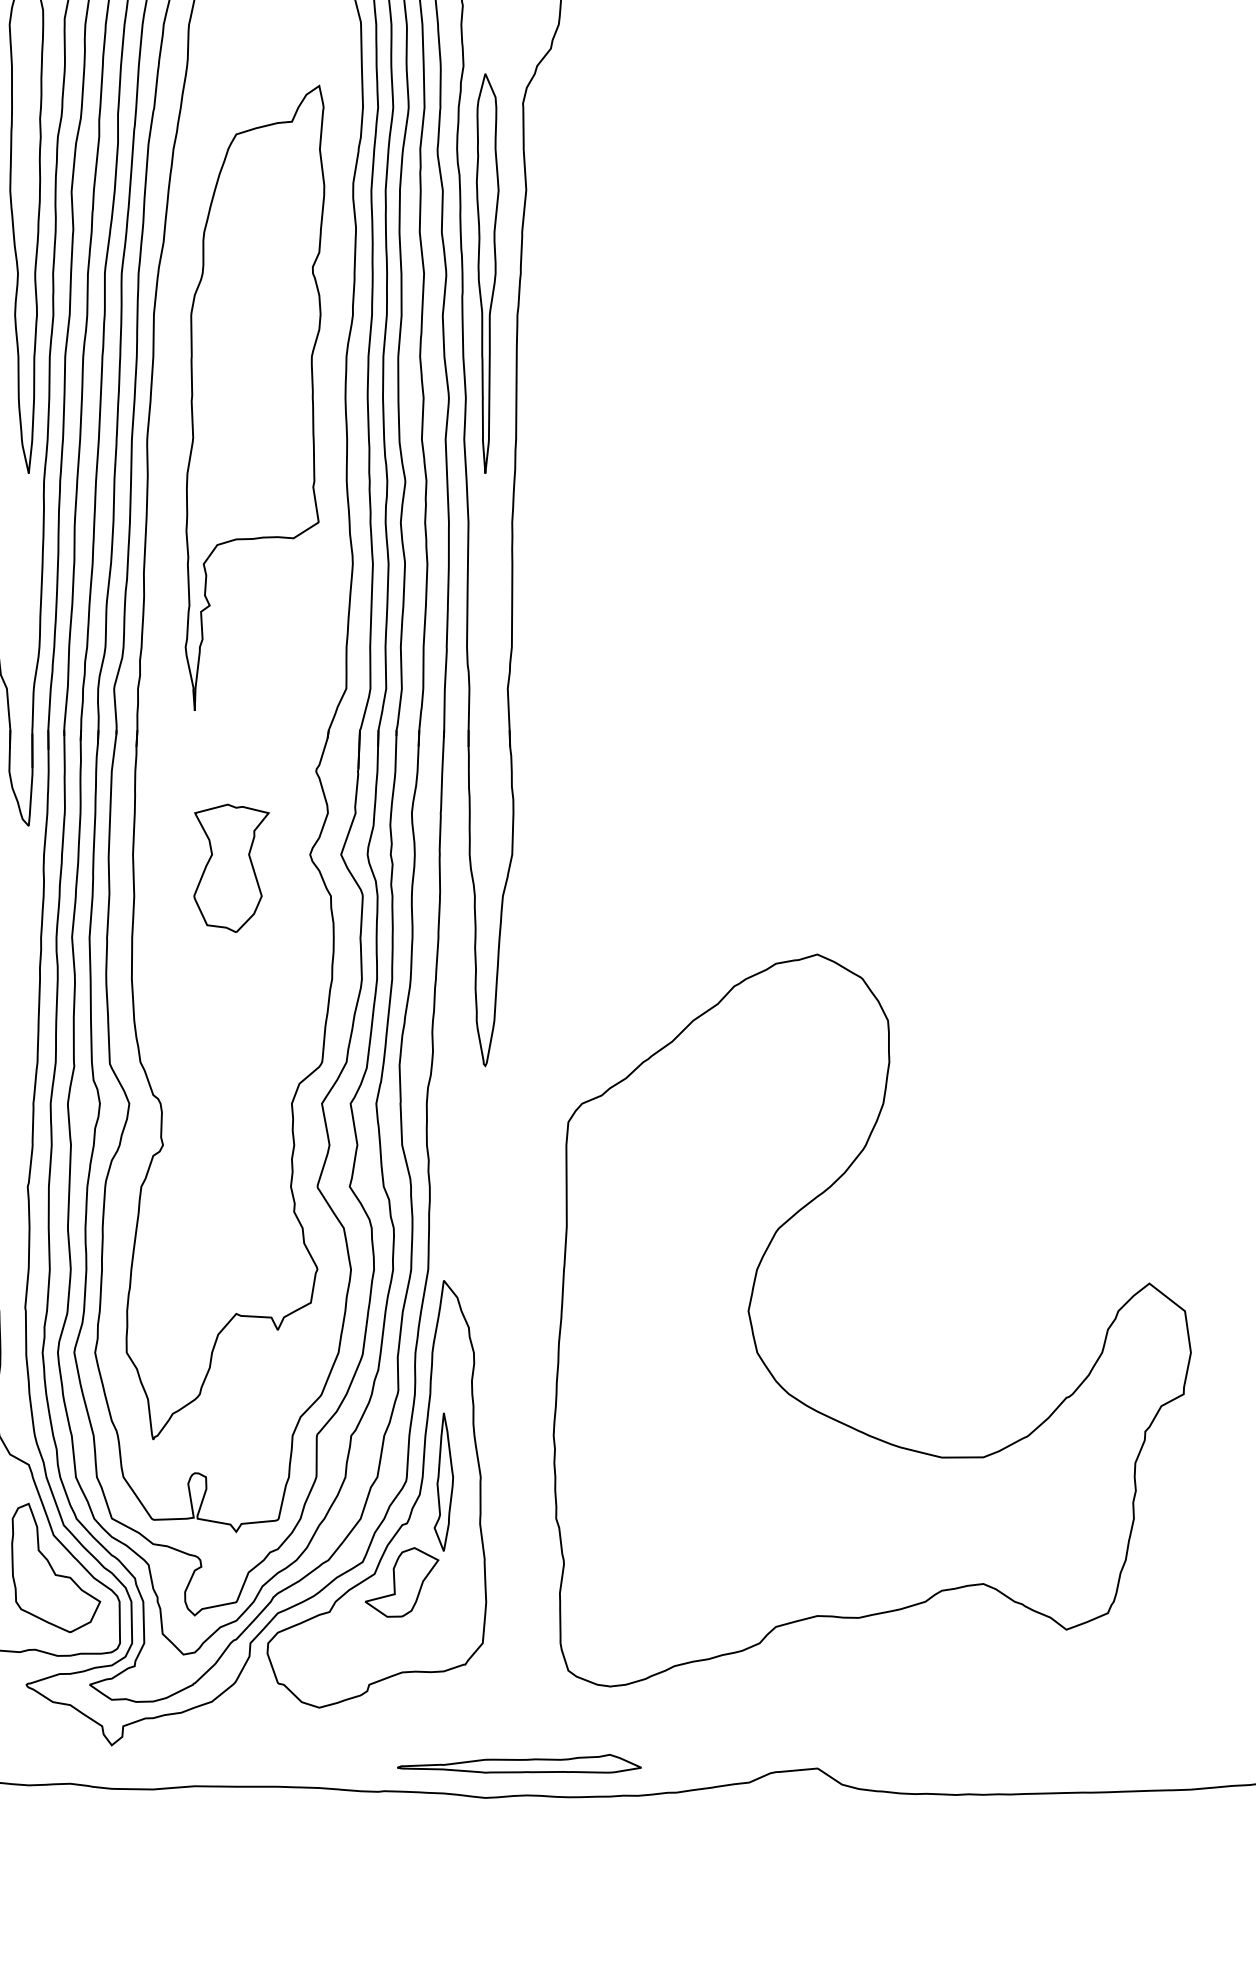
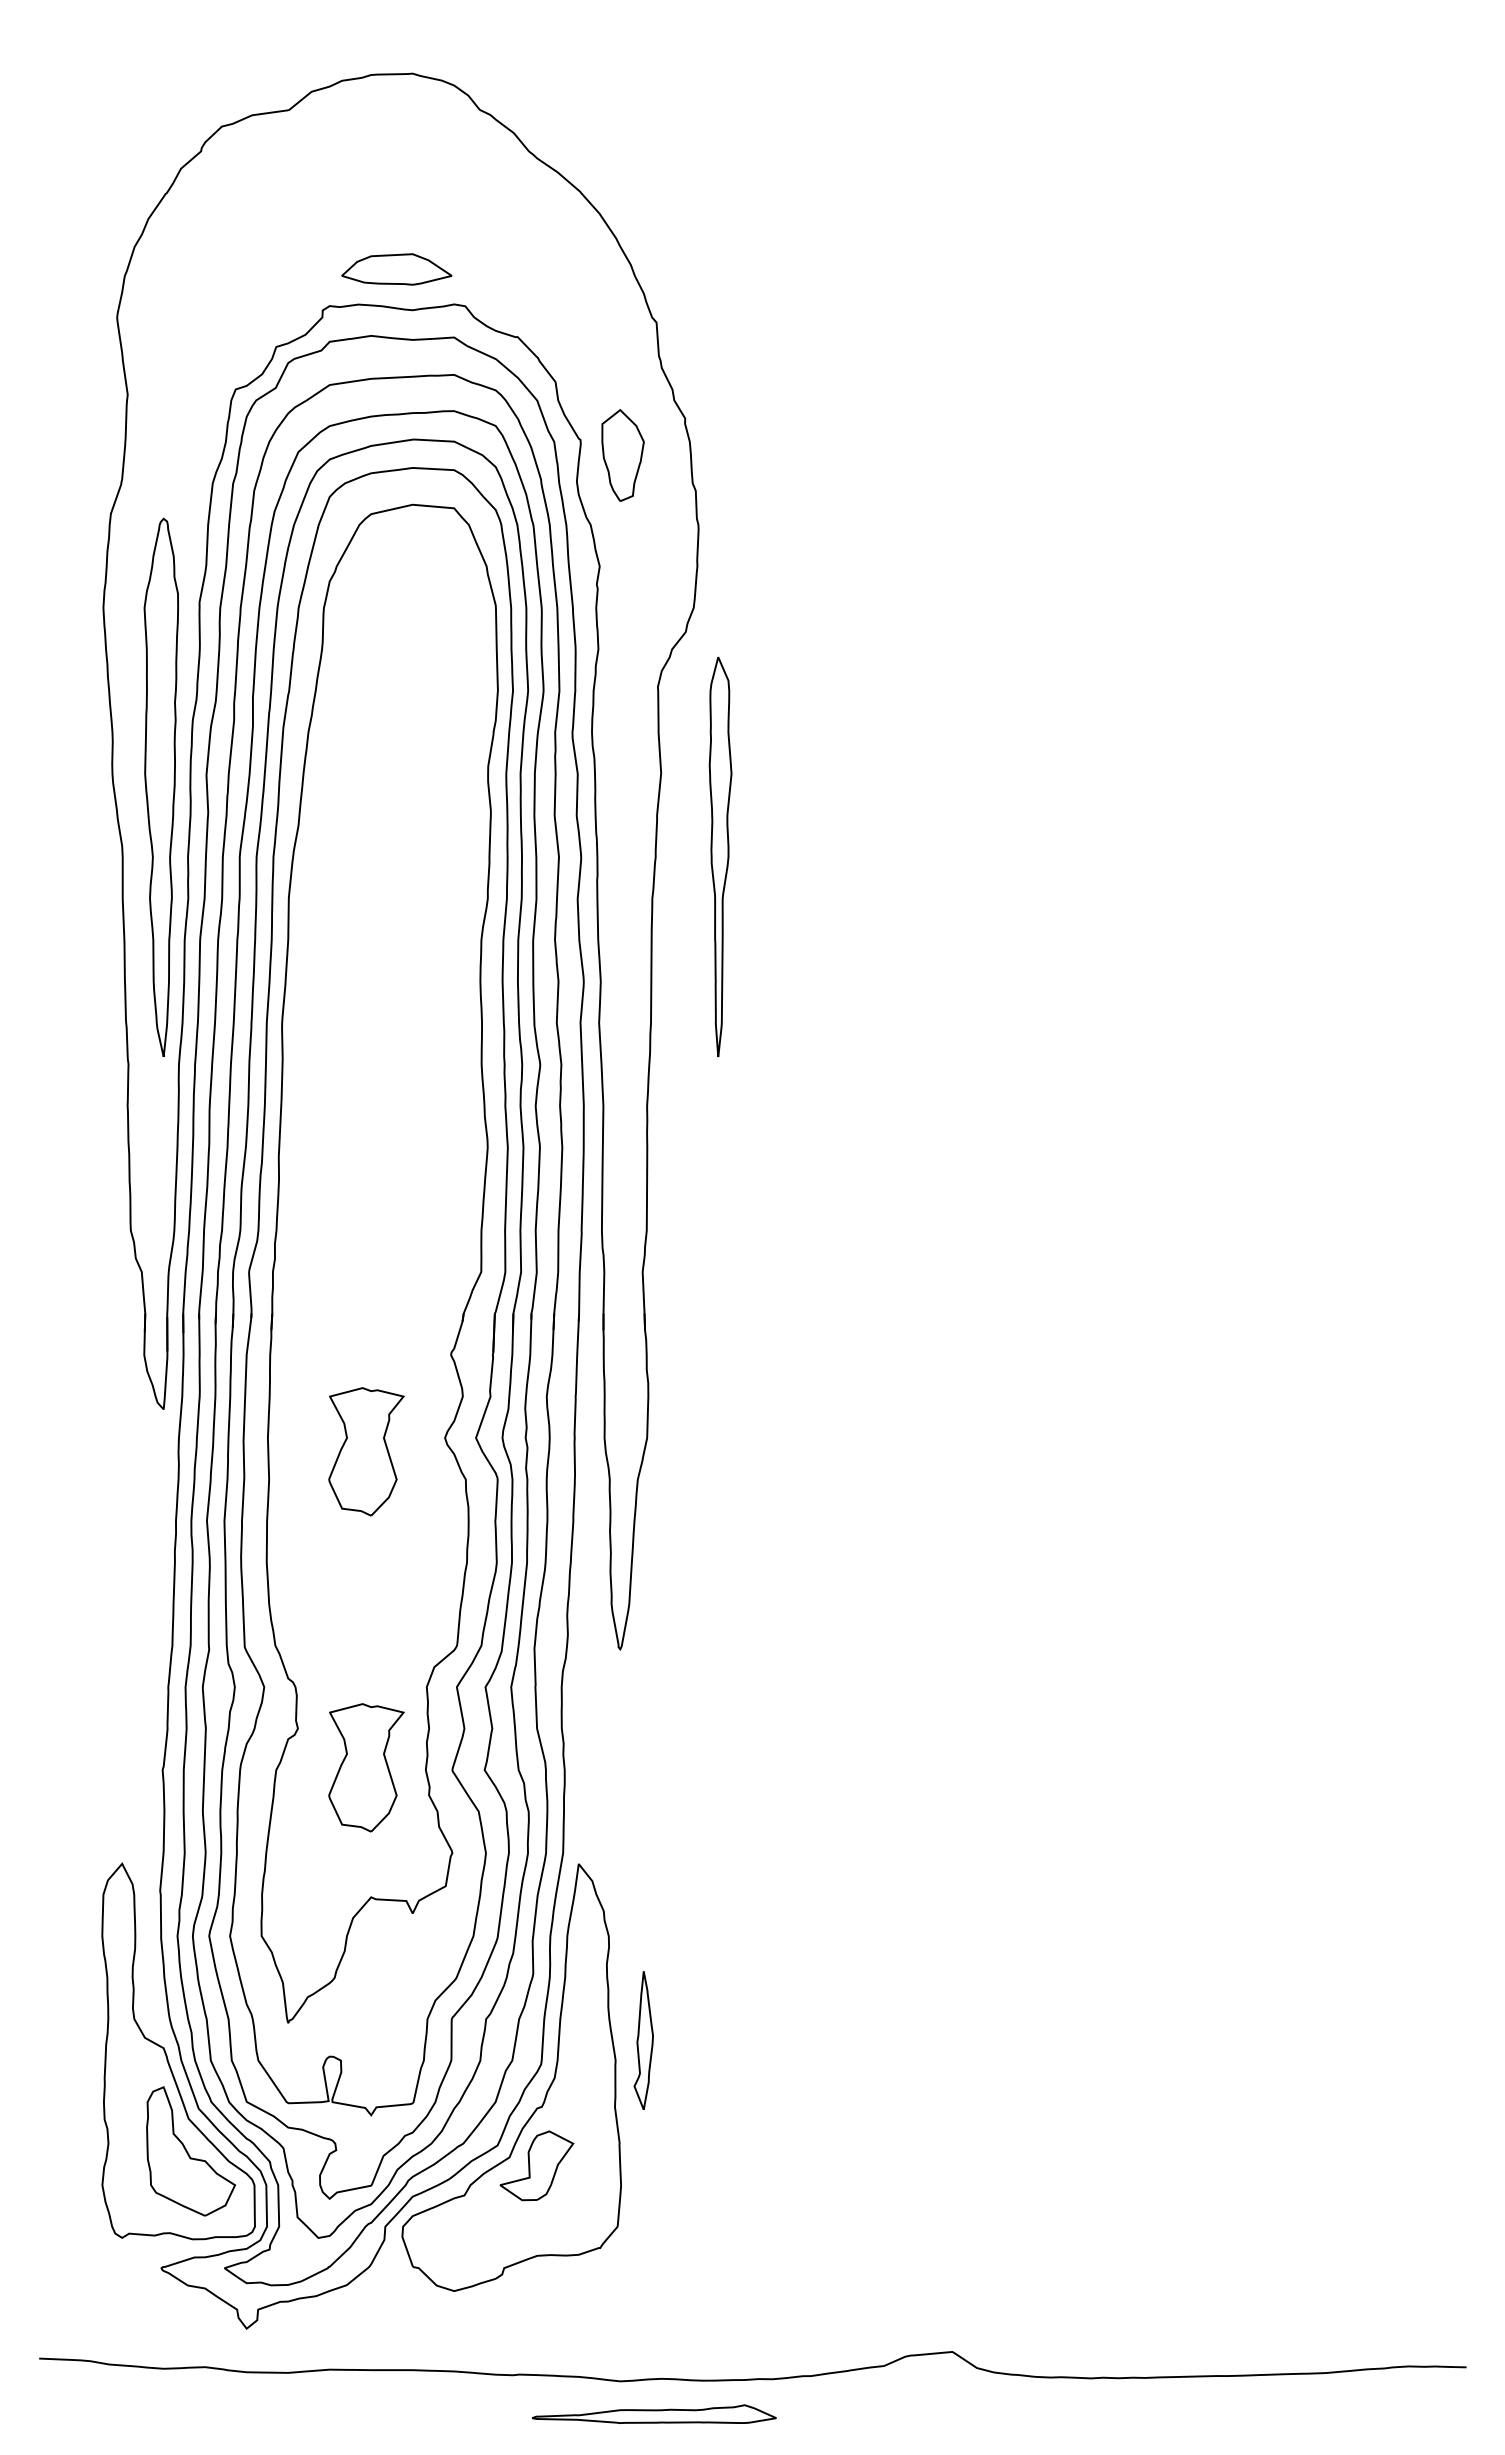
part: (487, 273) -> (720, 856), moved
part: (254, 398) -> (389, 981), removed
part: (231, 1184) -> (366, 1767), added
part: (825, 1414) -> (960, 1997), removed
part: (443, 1482) -> (643, 2040), moved
part: (519, 1763) -> (654, 2413), moved

